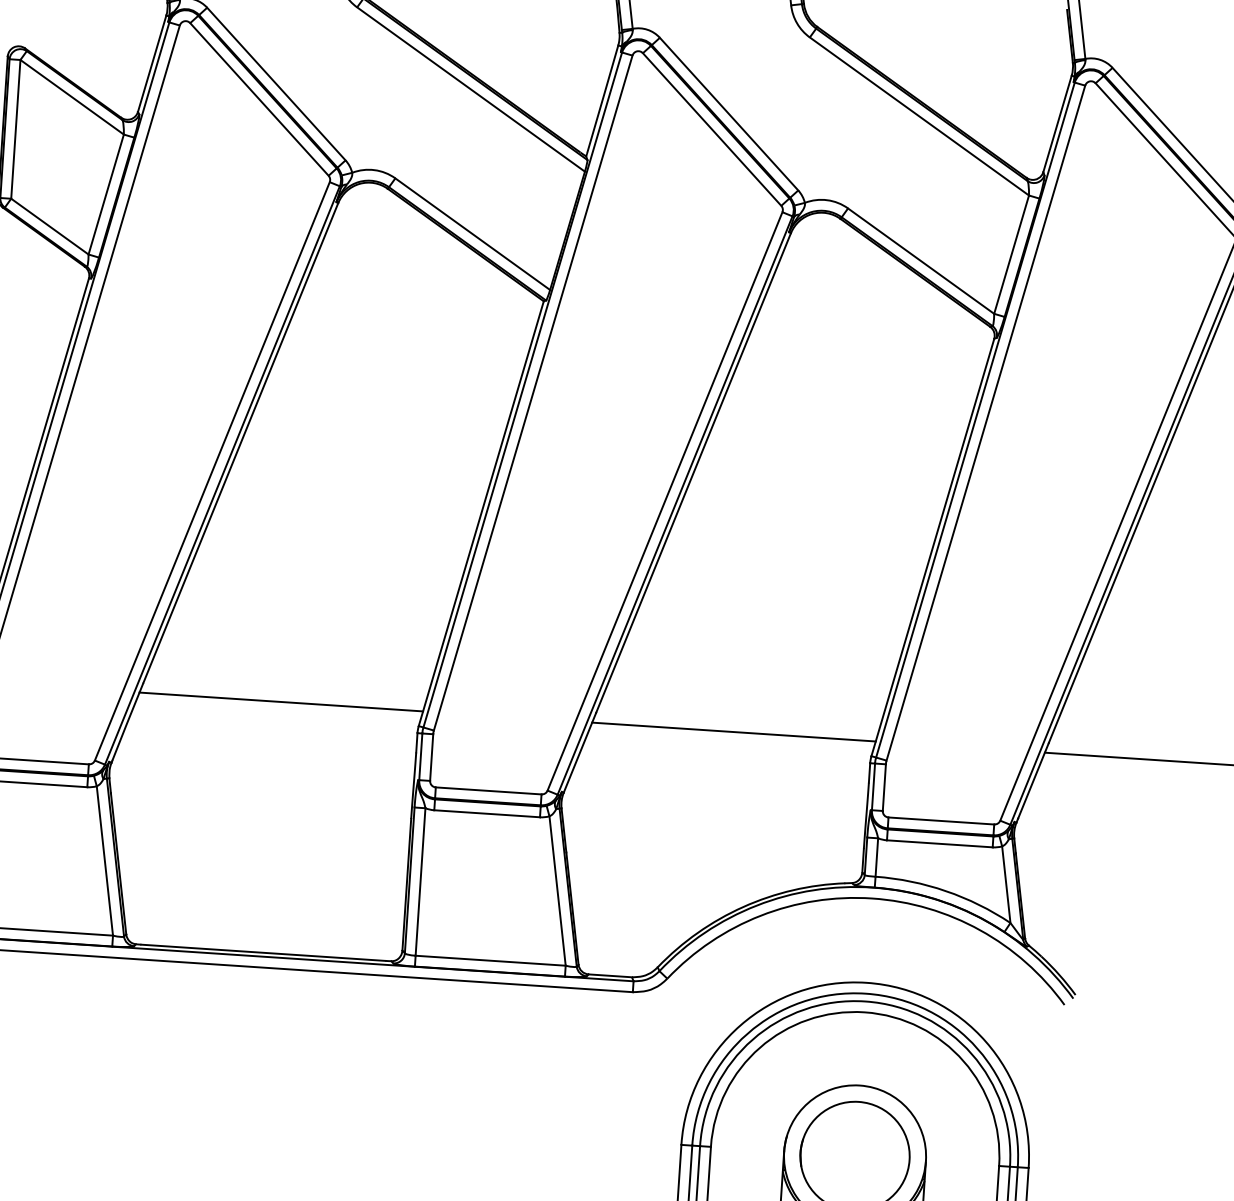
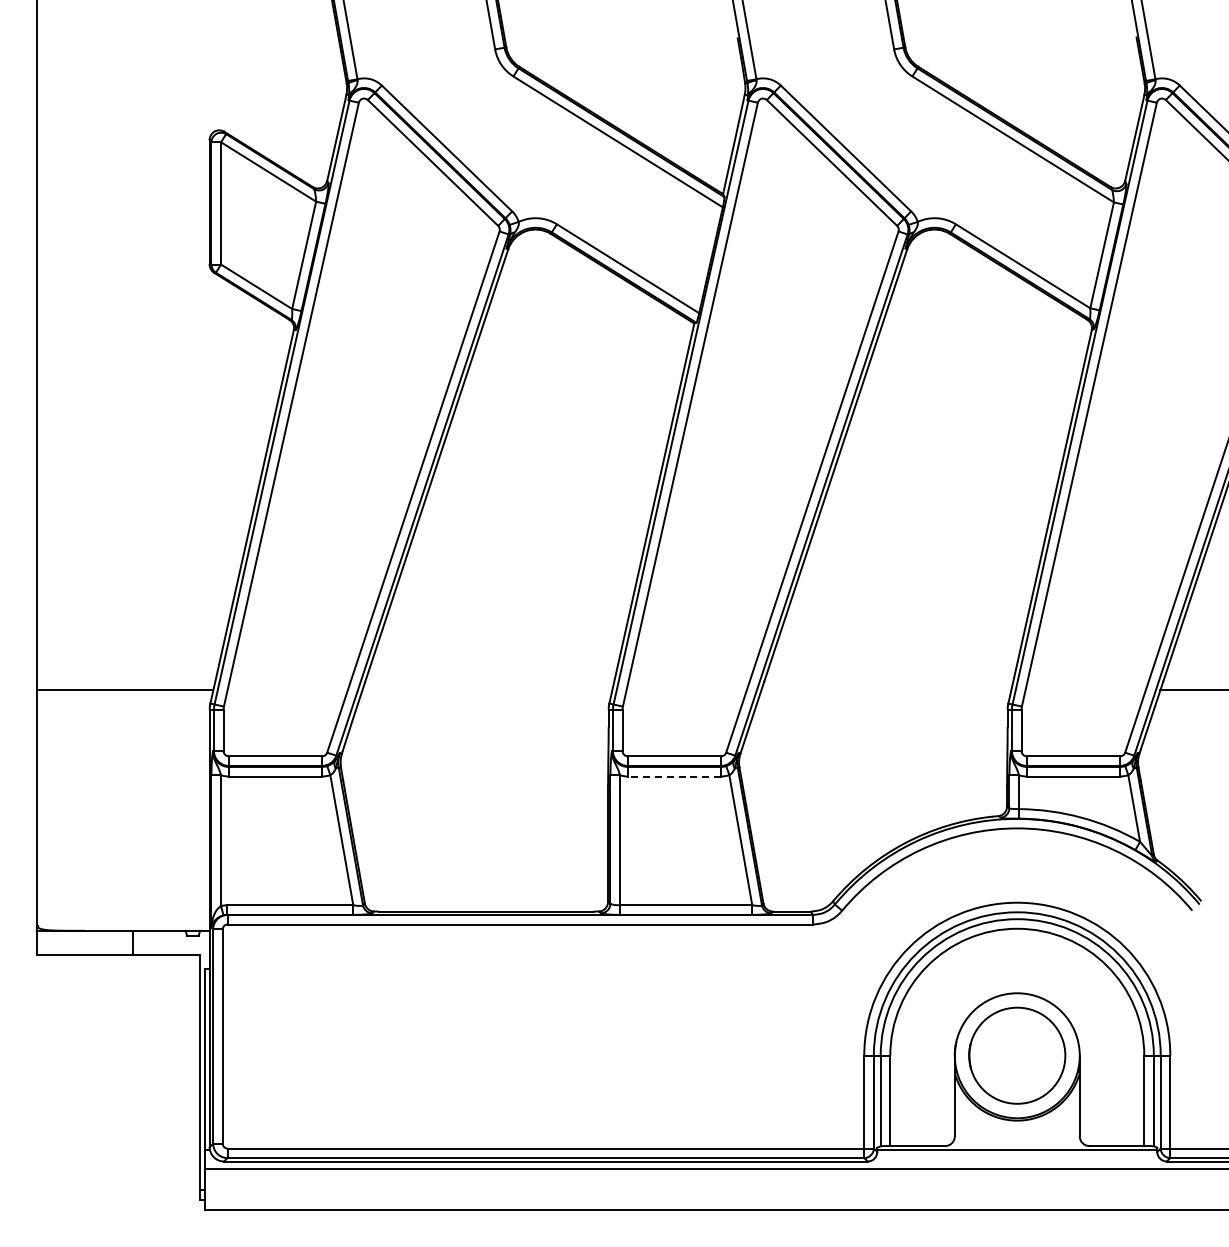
line: (281, 702) -> (487, 690), removed
line: (734, 732) -> (886, 690), removed
line: (487, 813) -> (674, 776), solid -> dashed

